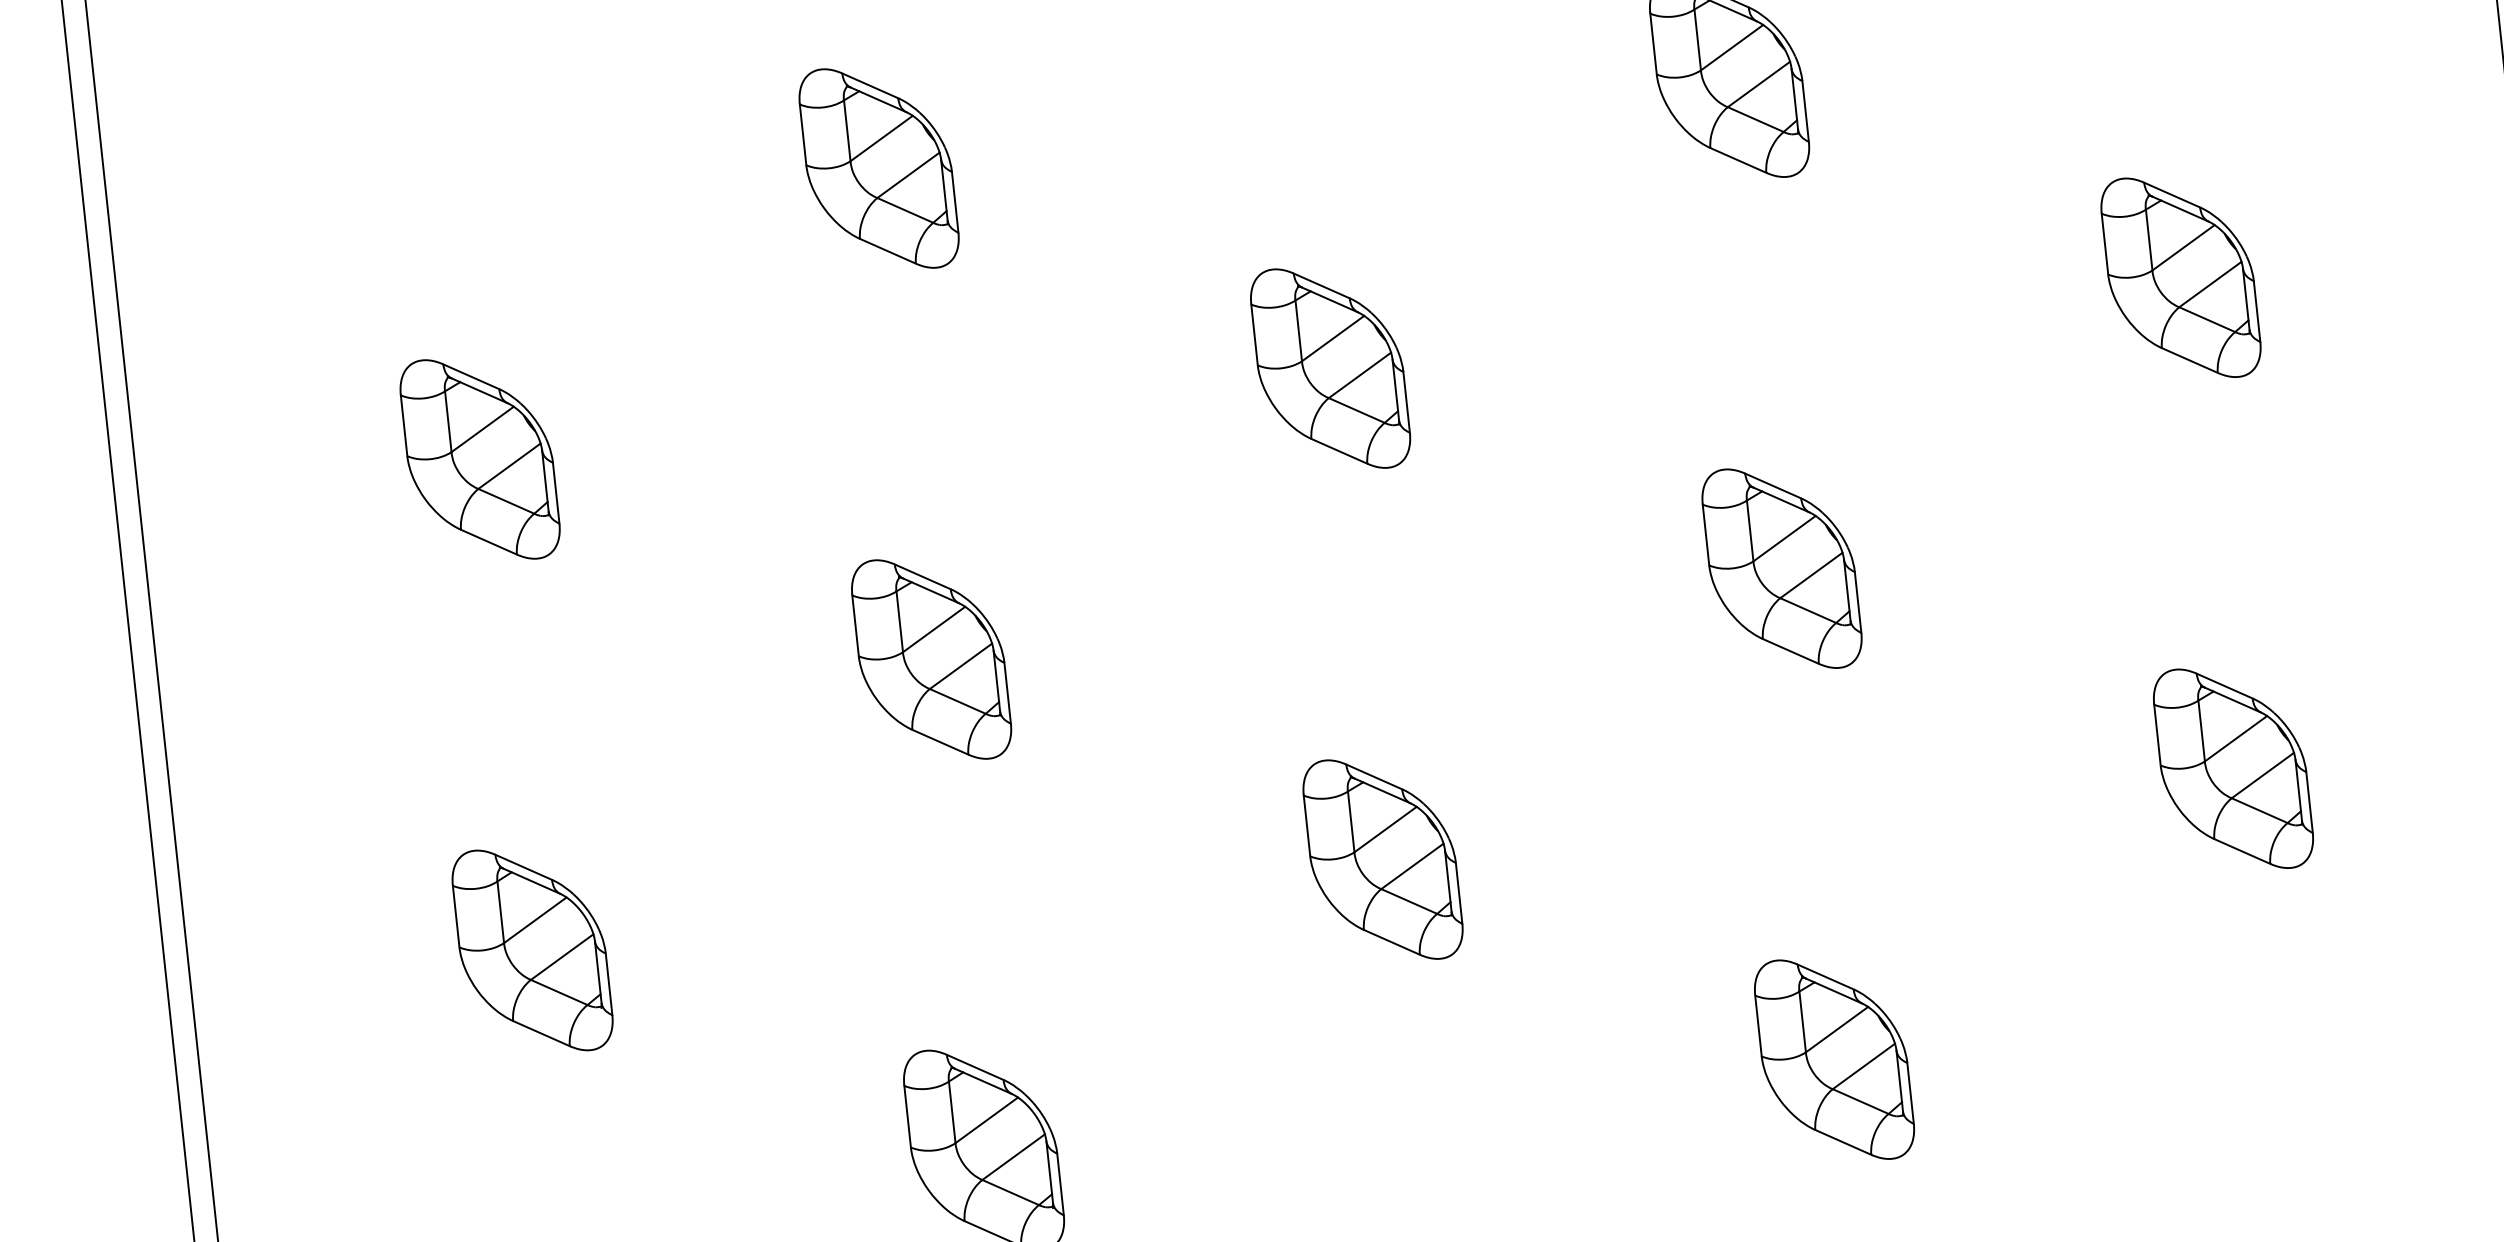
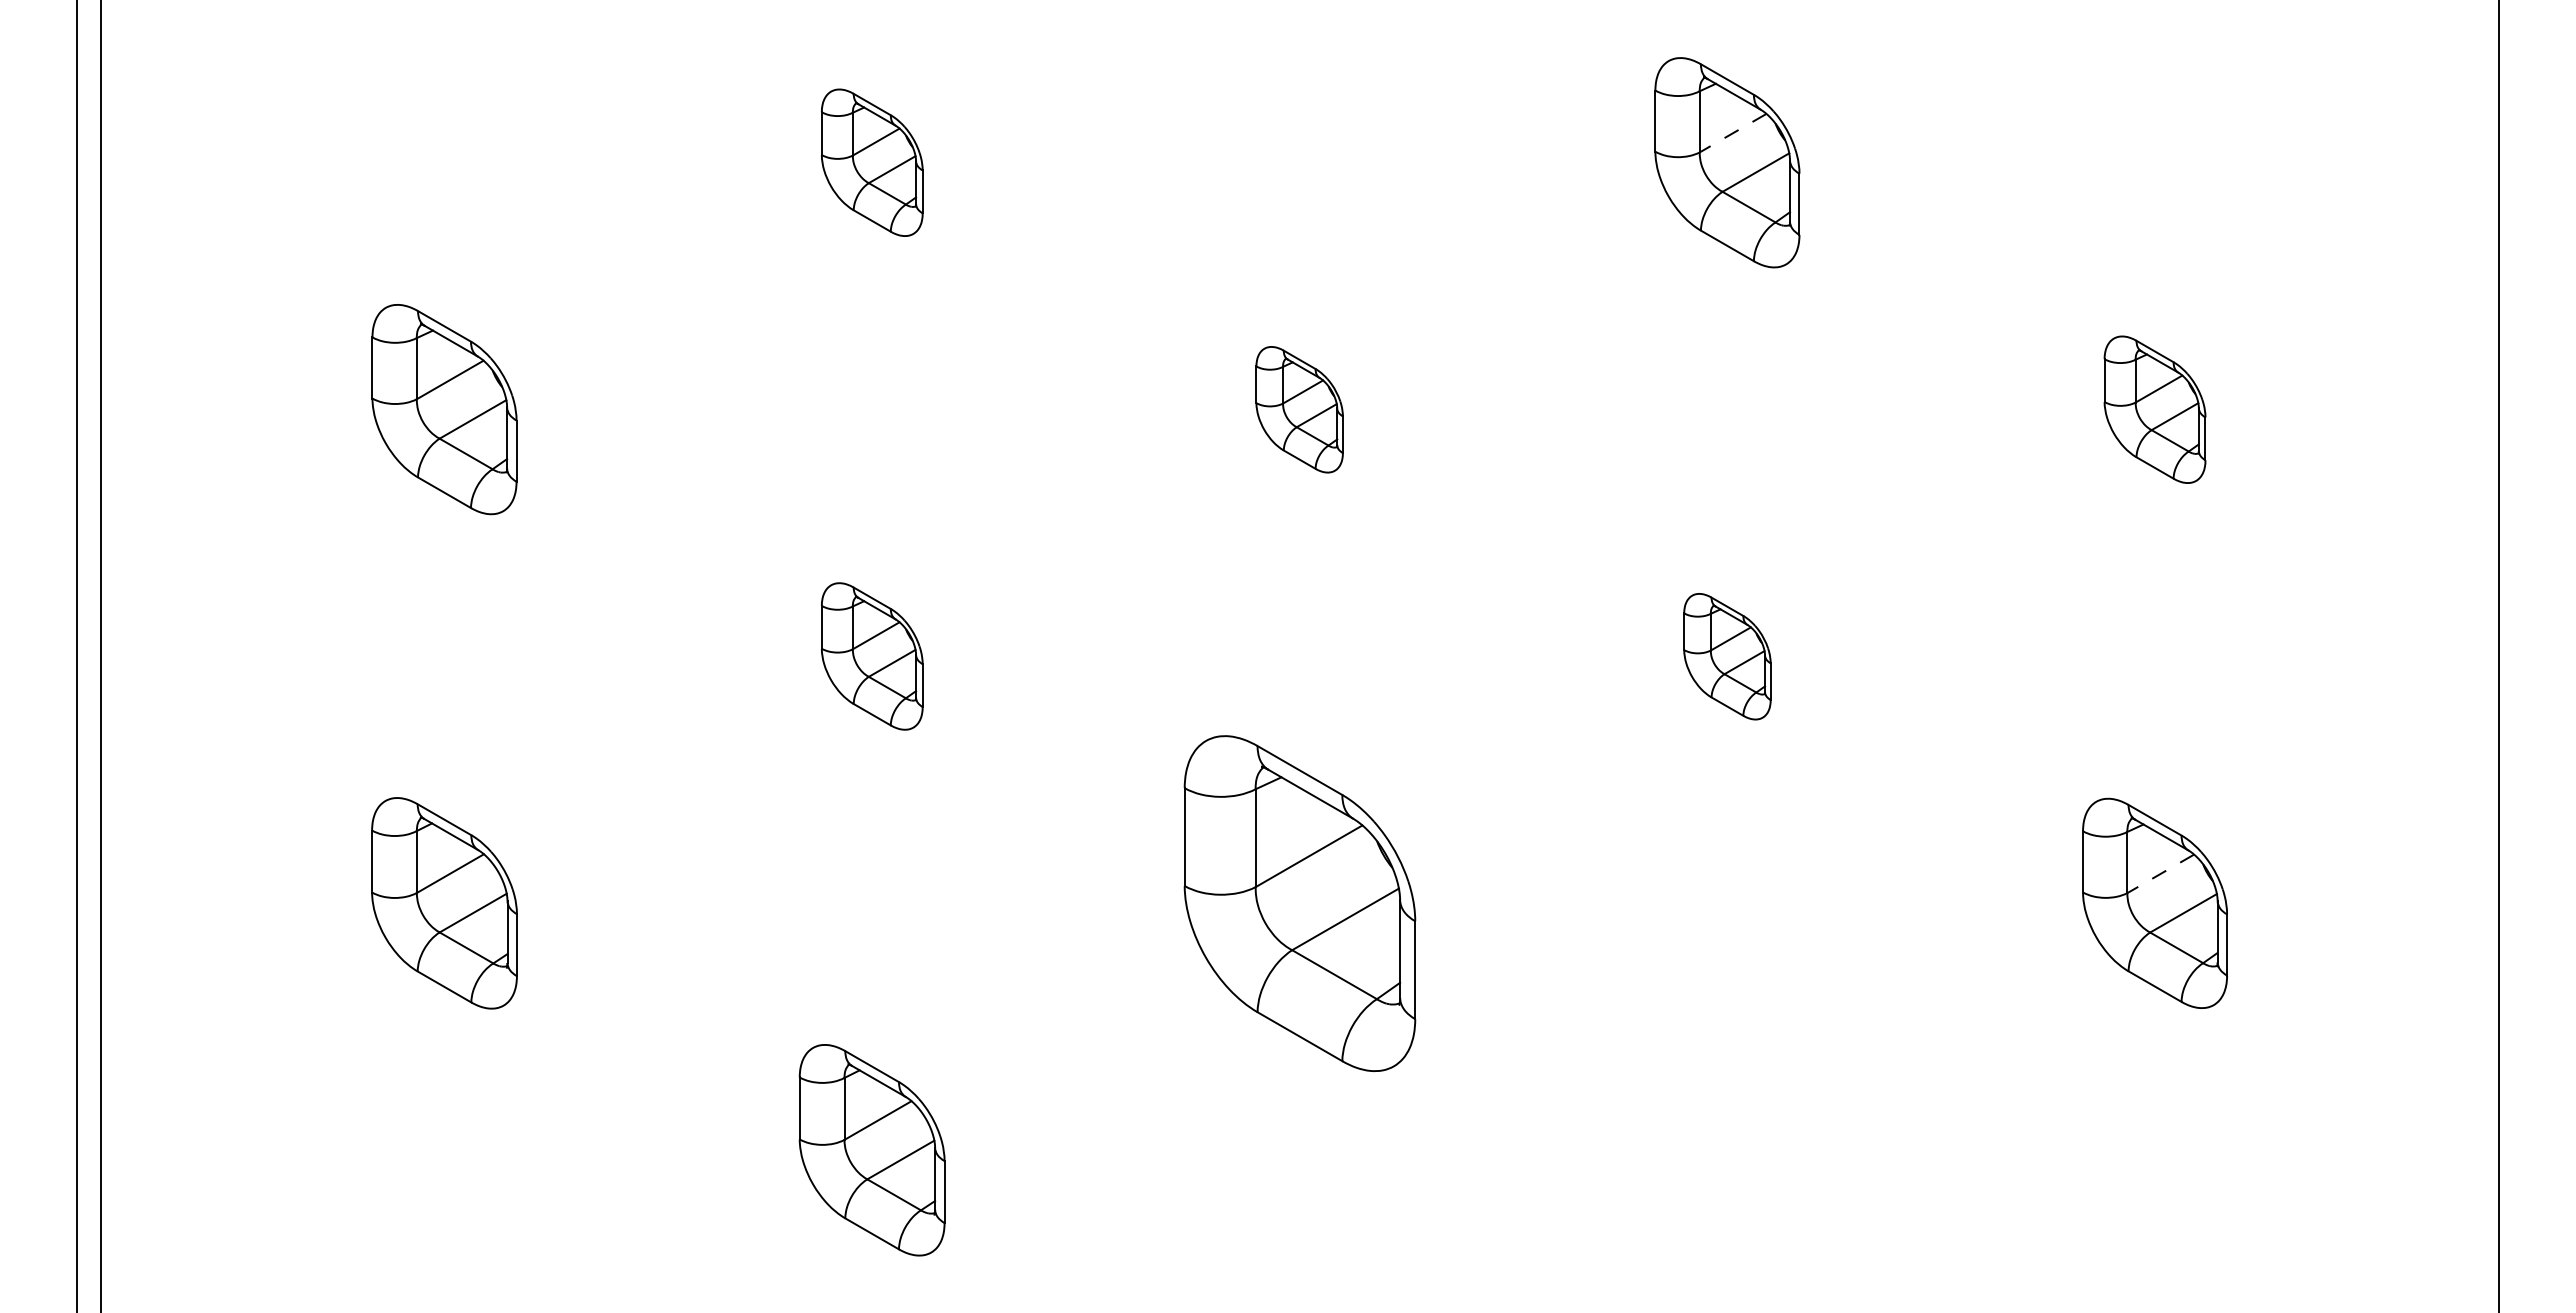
line: (1732, 48) -> (1733, 133), solid -> dashed
part: (879, 168) -> (872, 162), size x0.7
part: (2180, 277) -> (2154, 409), size x0.7
part: (1330, 368) -> (1299, 409), size x0.6
part: (1782, 568) -> (1727, 656), size x0.6
part: (931, 659) -> (872, 656), size x0.7
line: (2235, 738) -> (2160, 873), solid -> dashed
part: (1382, 858) -> (1299, 902), size x1.6
part: (1834, 1058) -> (1727, 1149), removed

